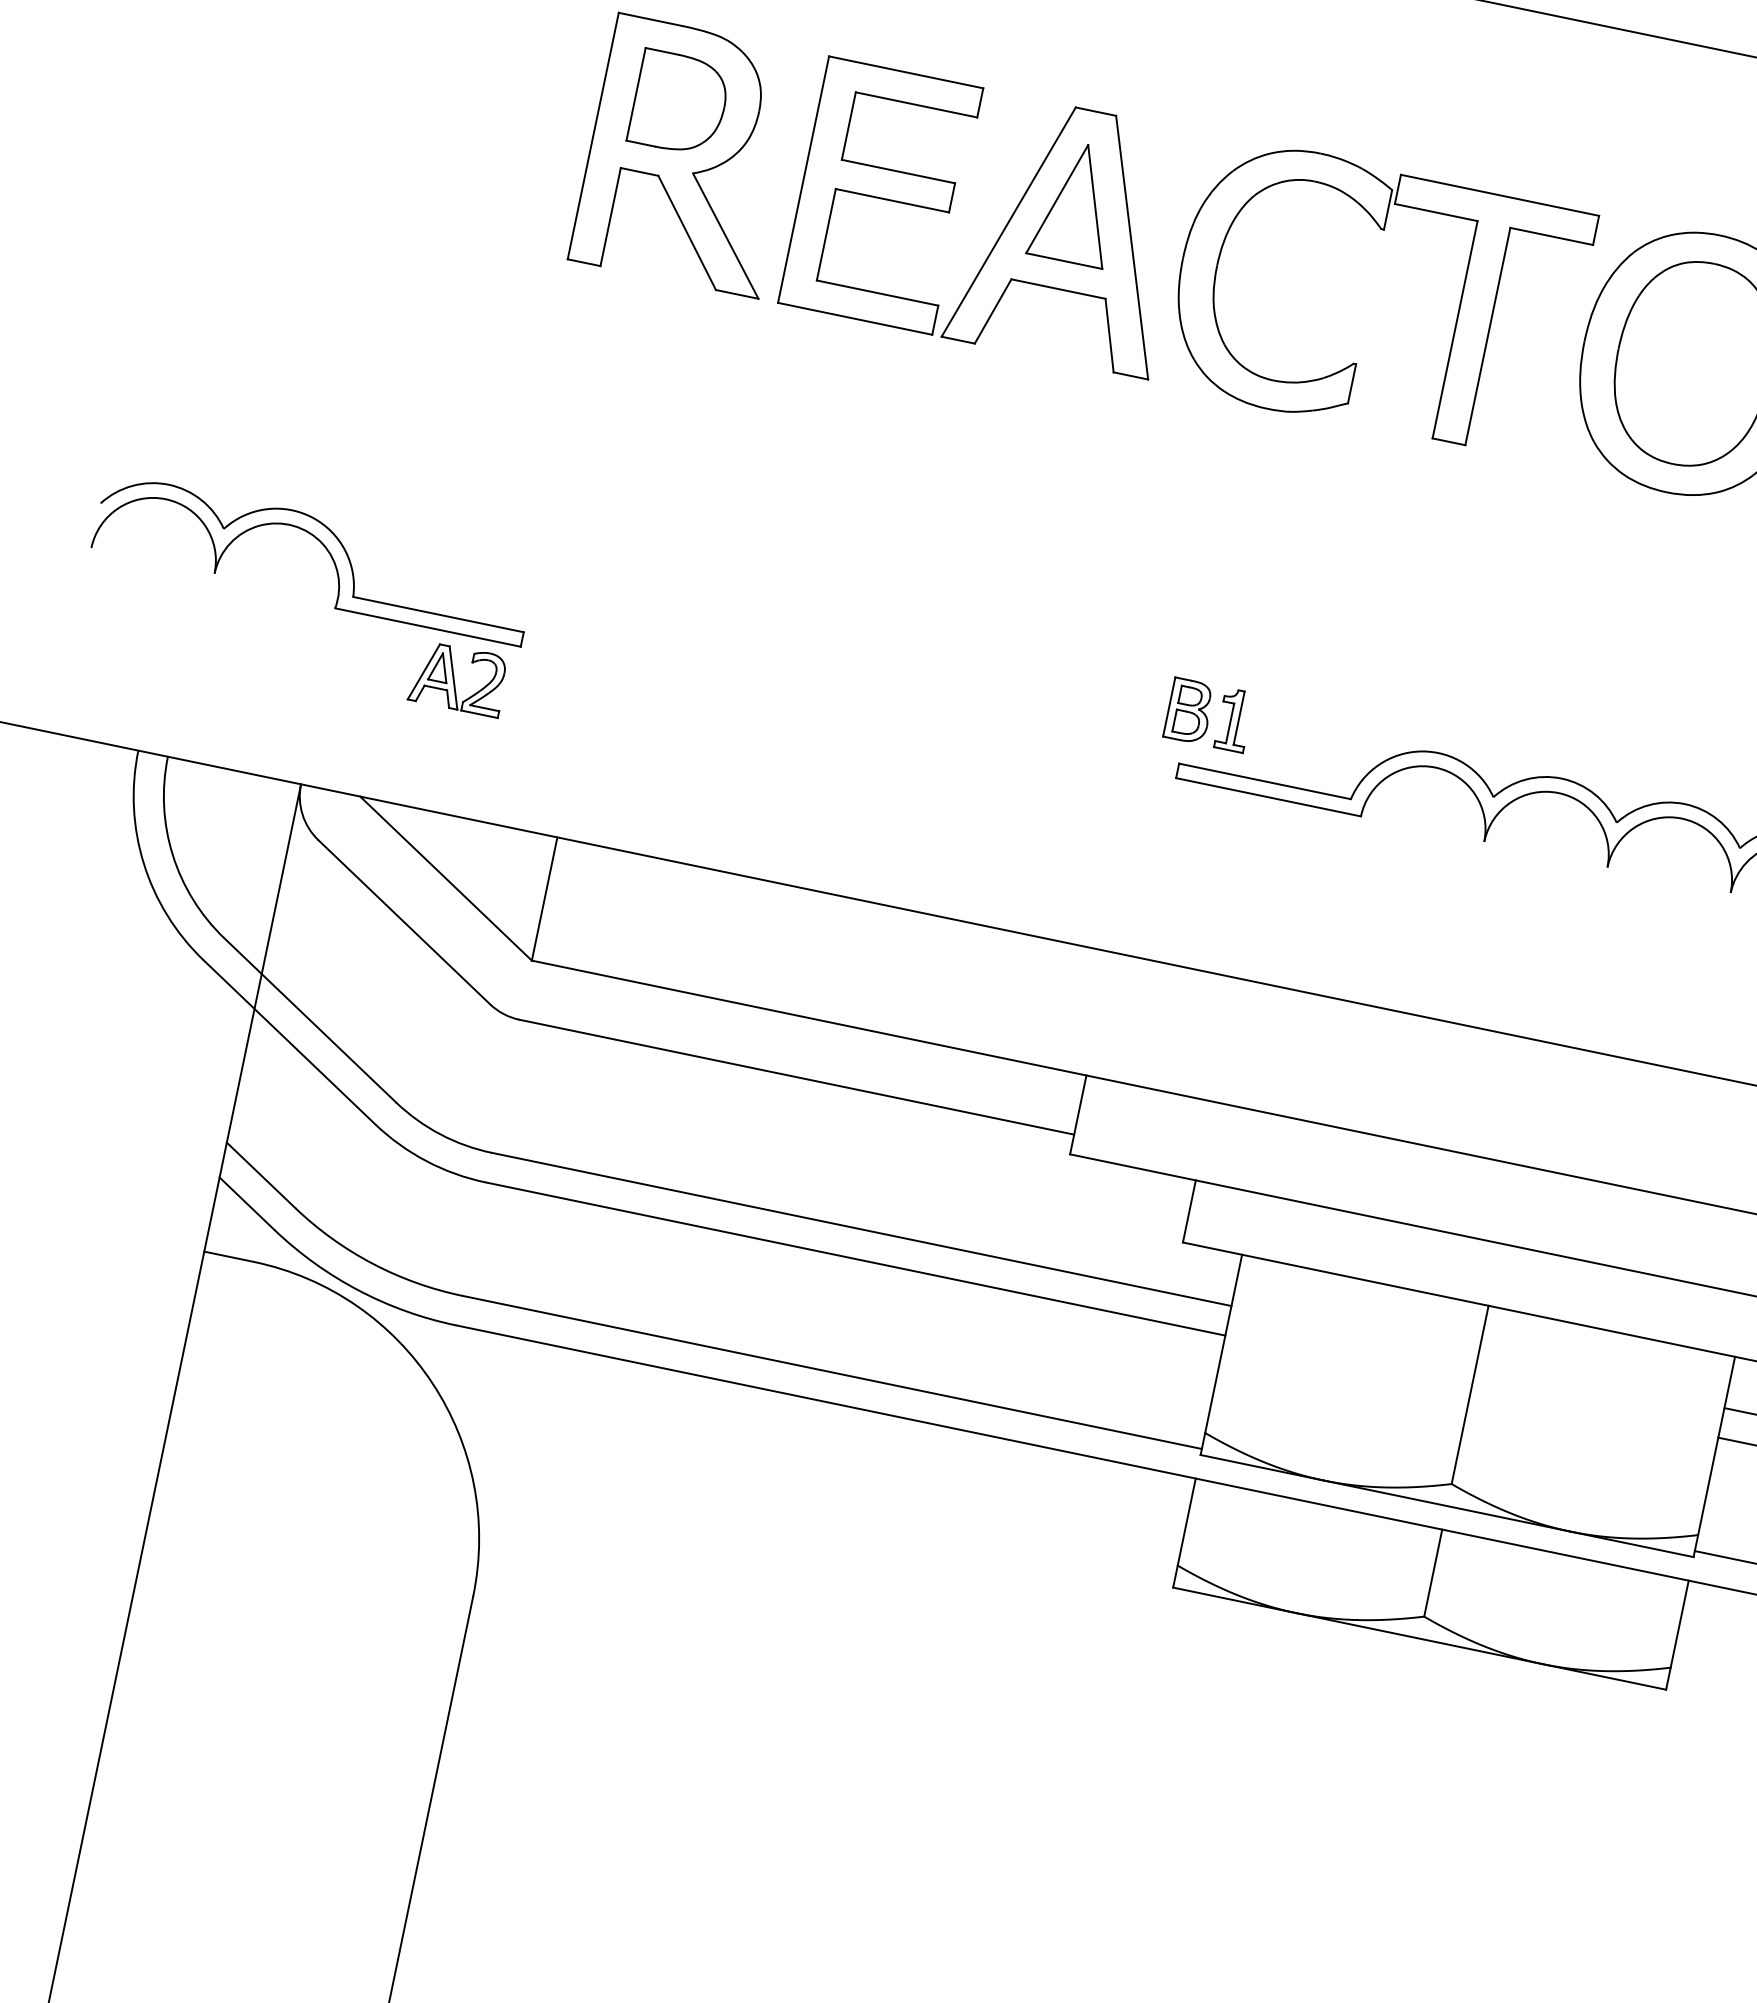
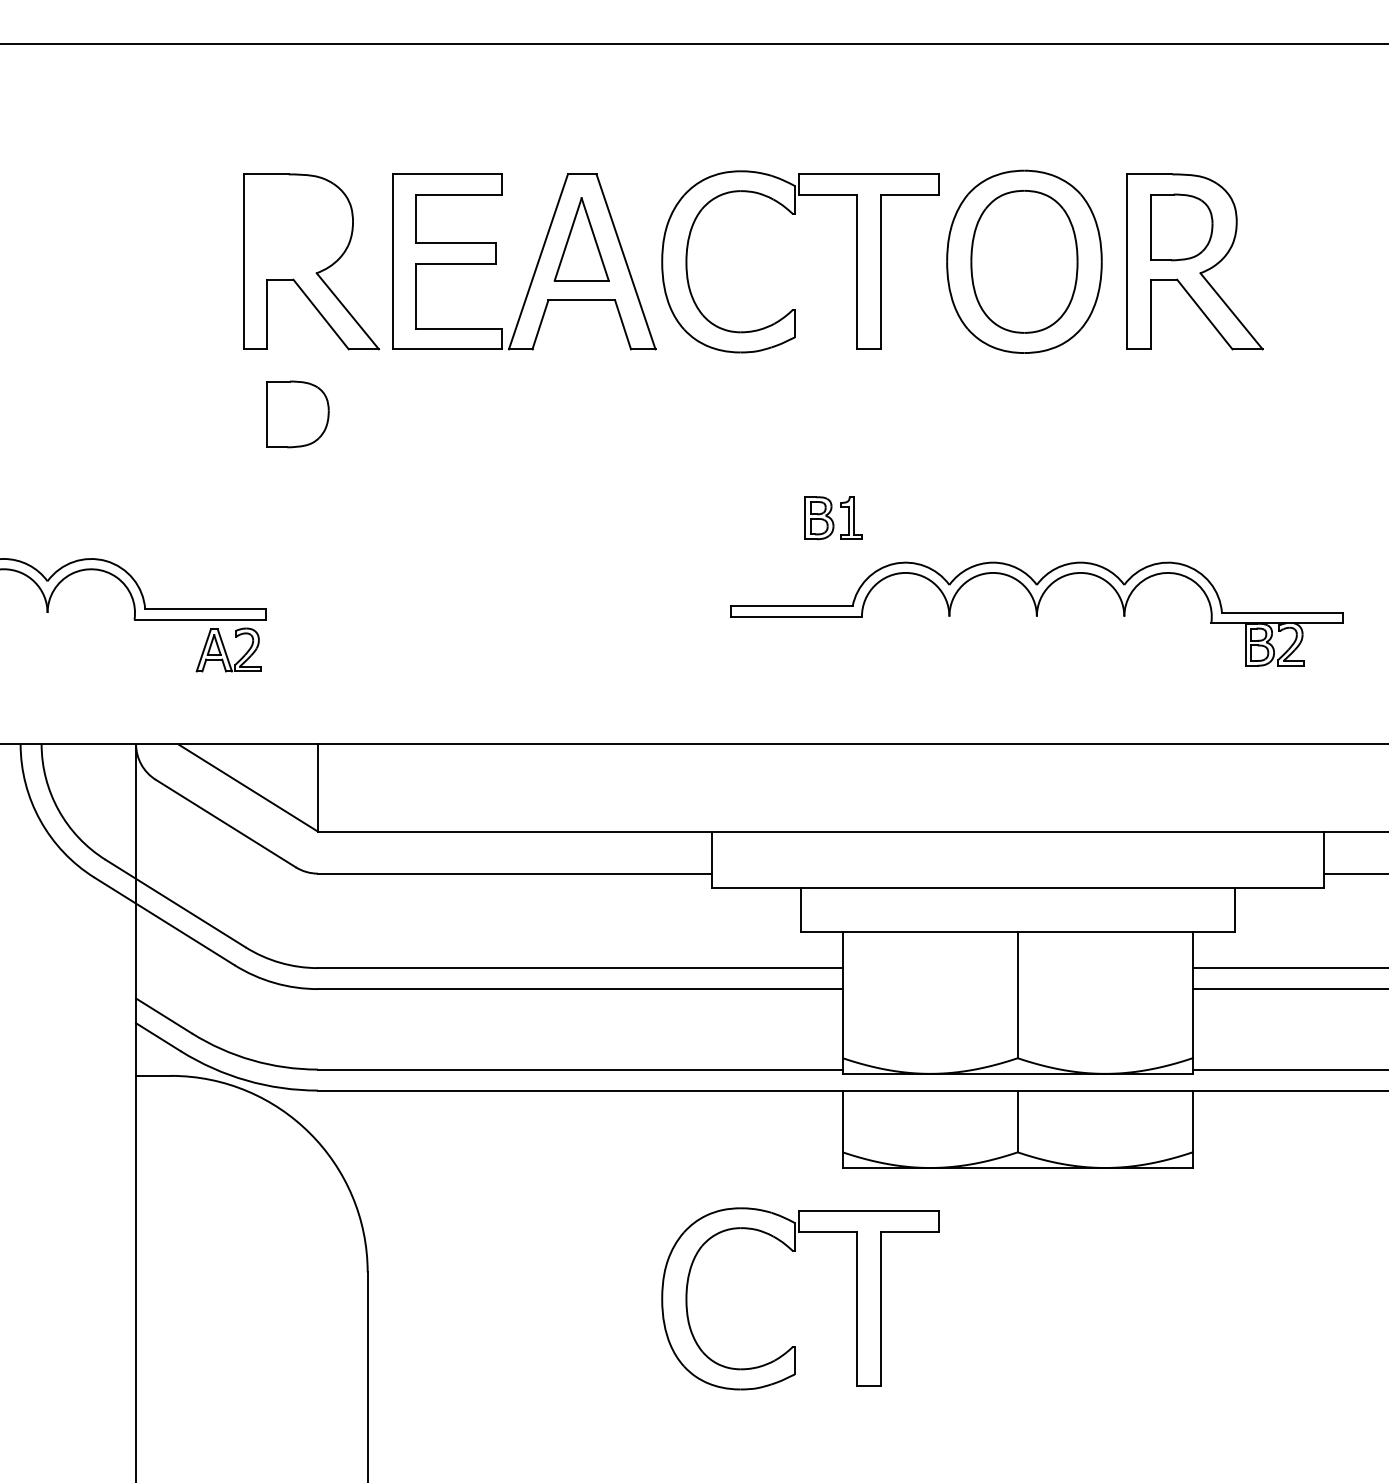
part: (679, 103) -> (297, 414), moved
part: (1209, 715) -> (833, 518), moved
part: (1082, 1691) -> (795, 1251), added

